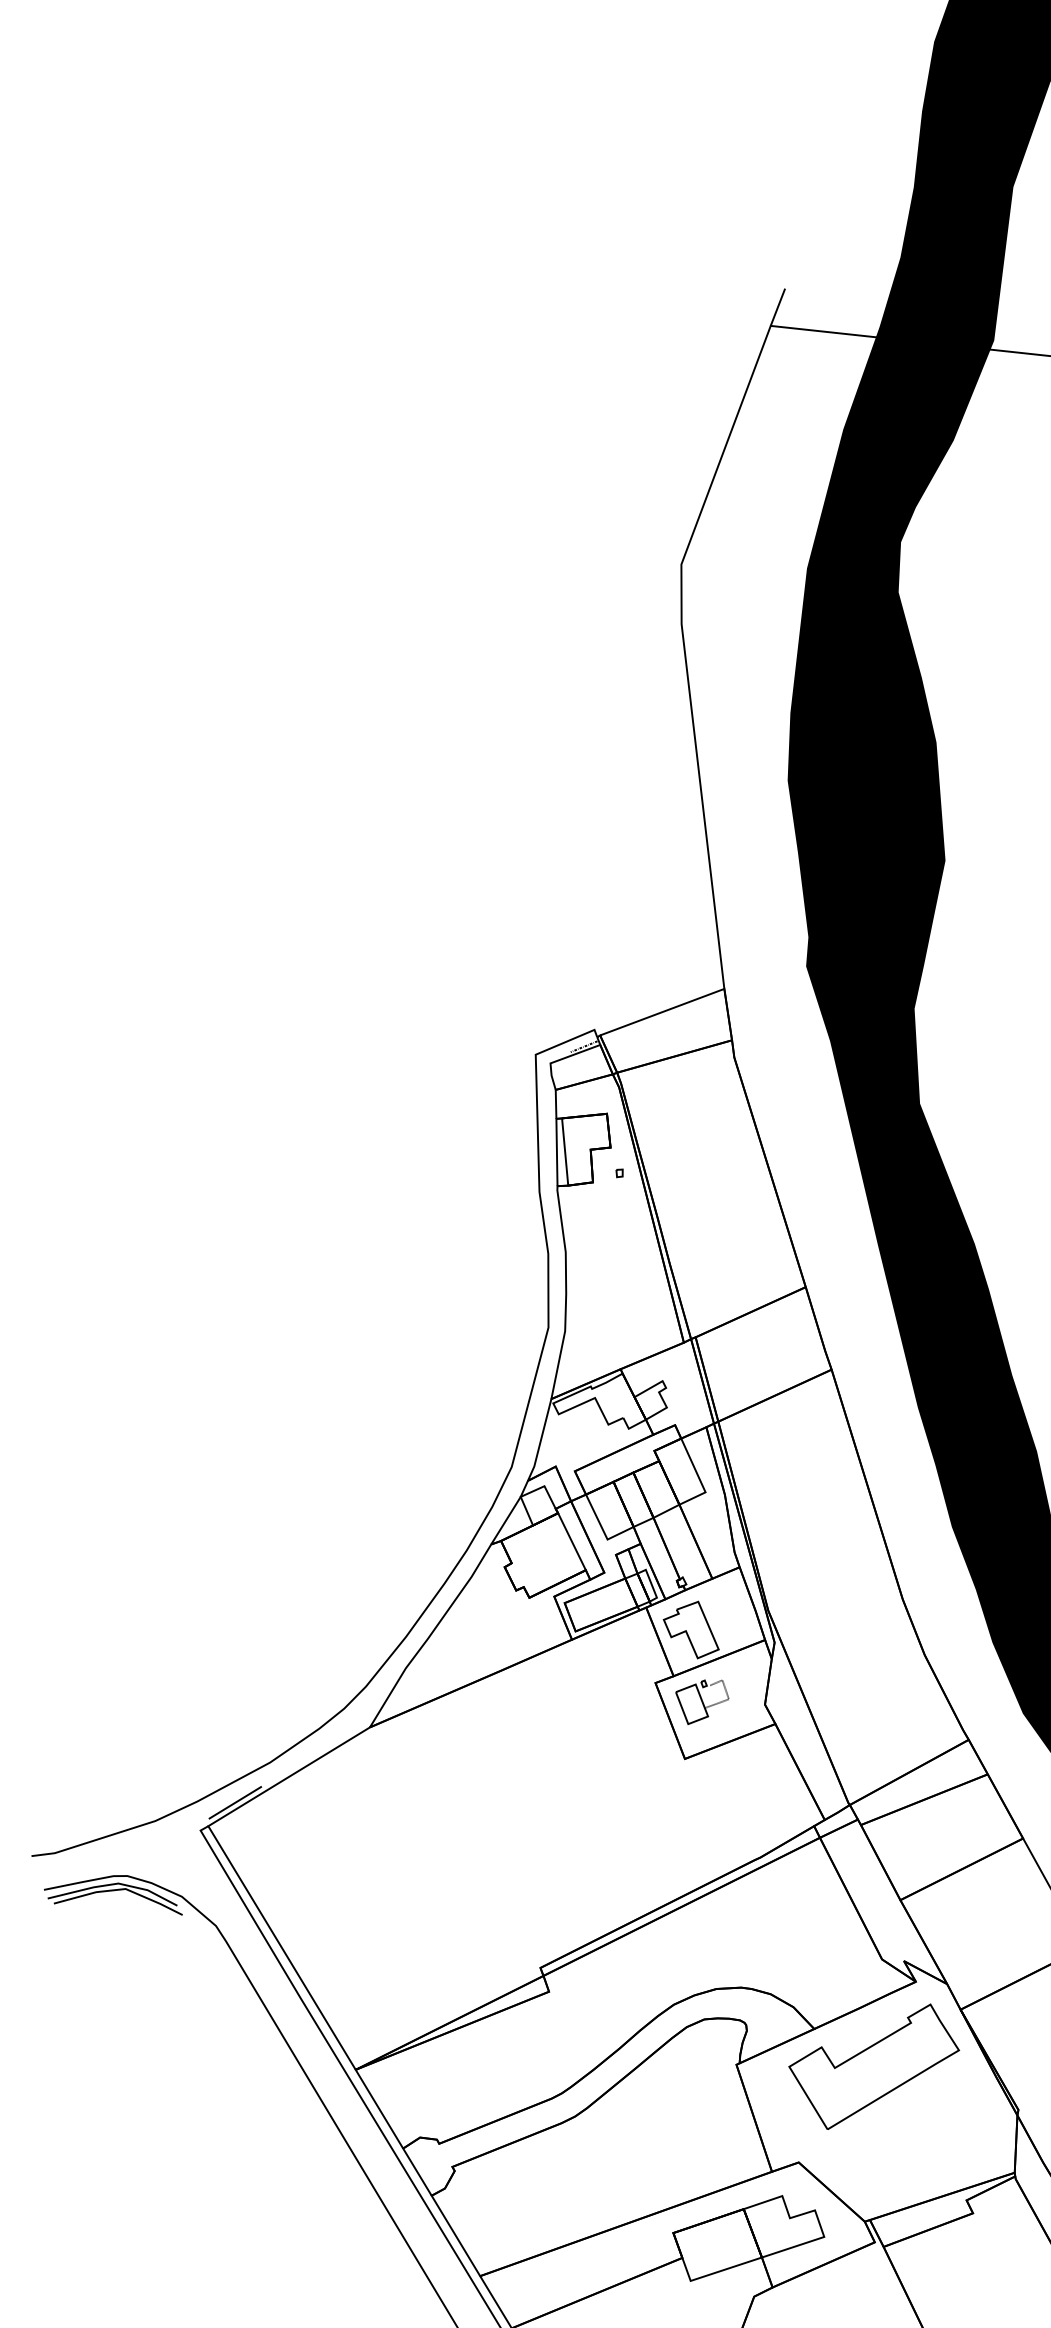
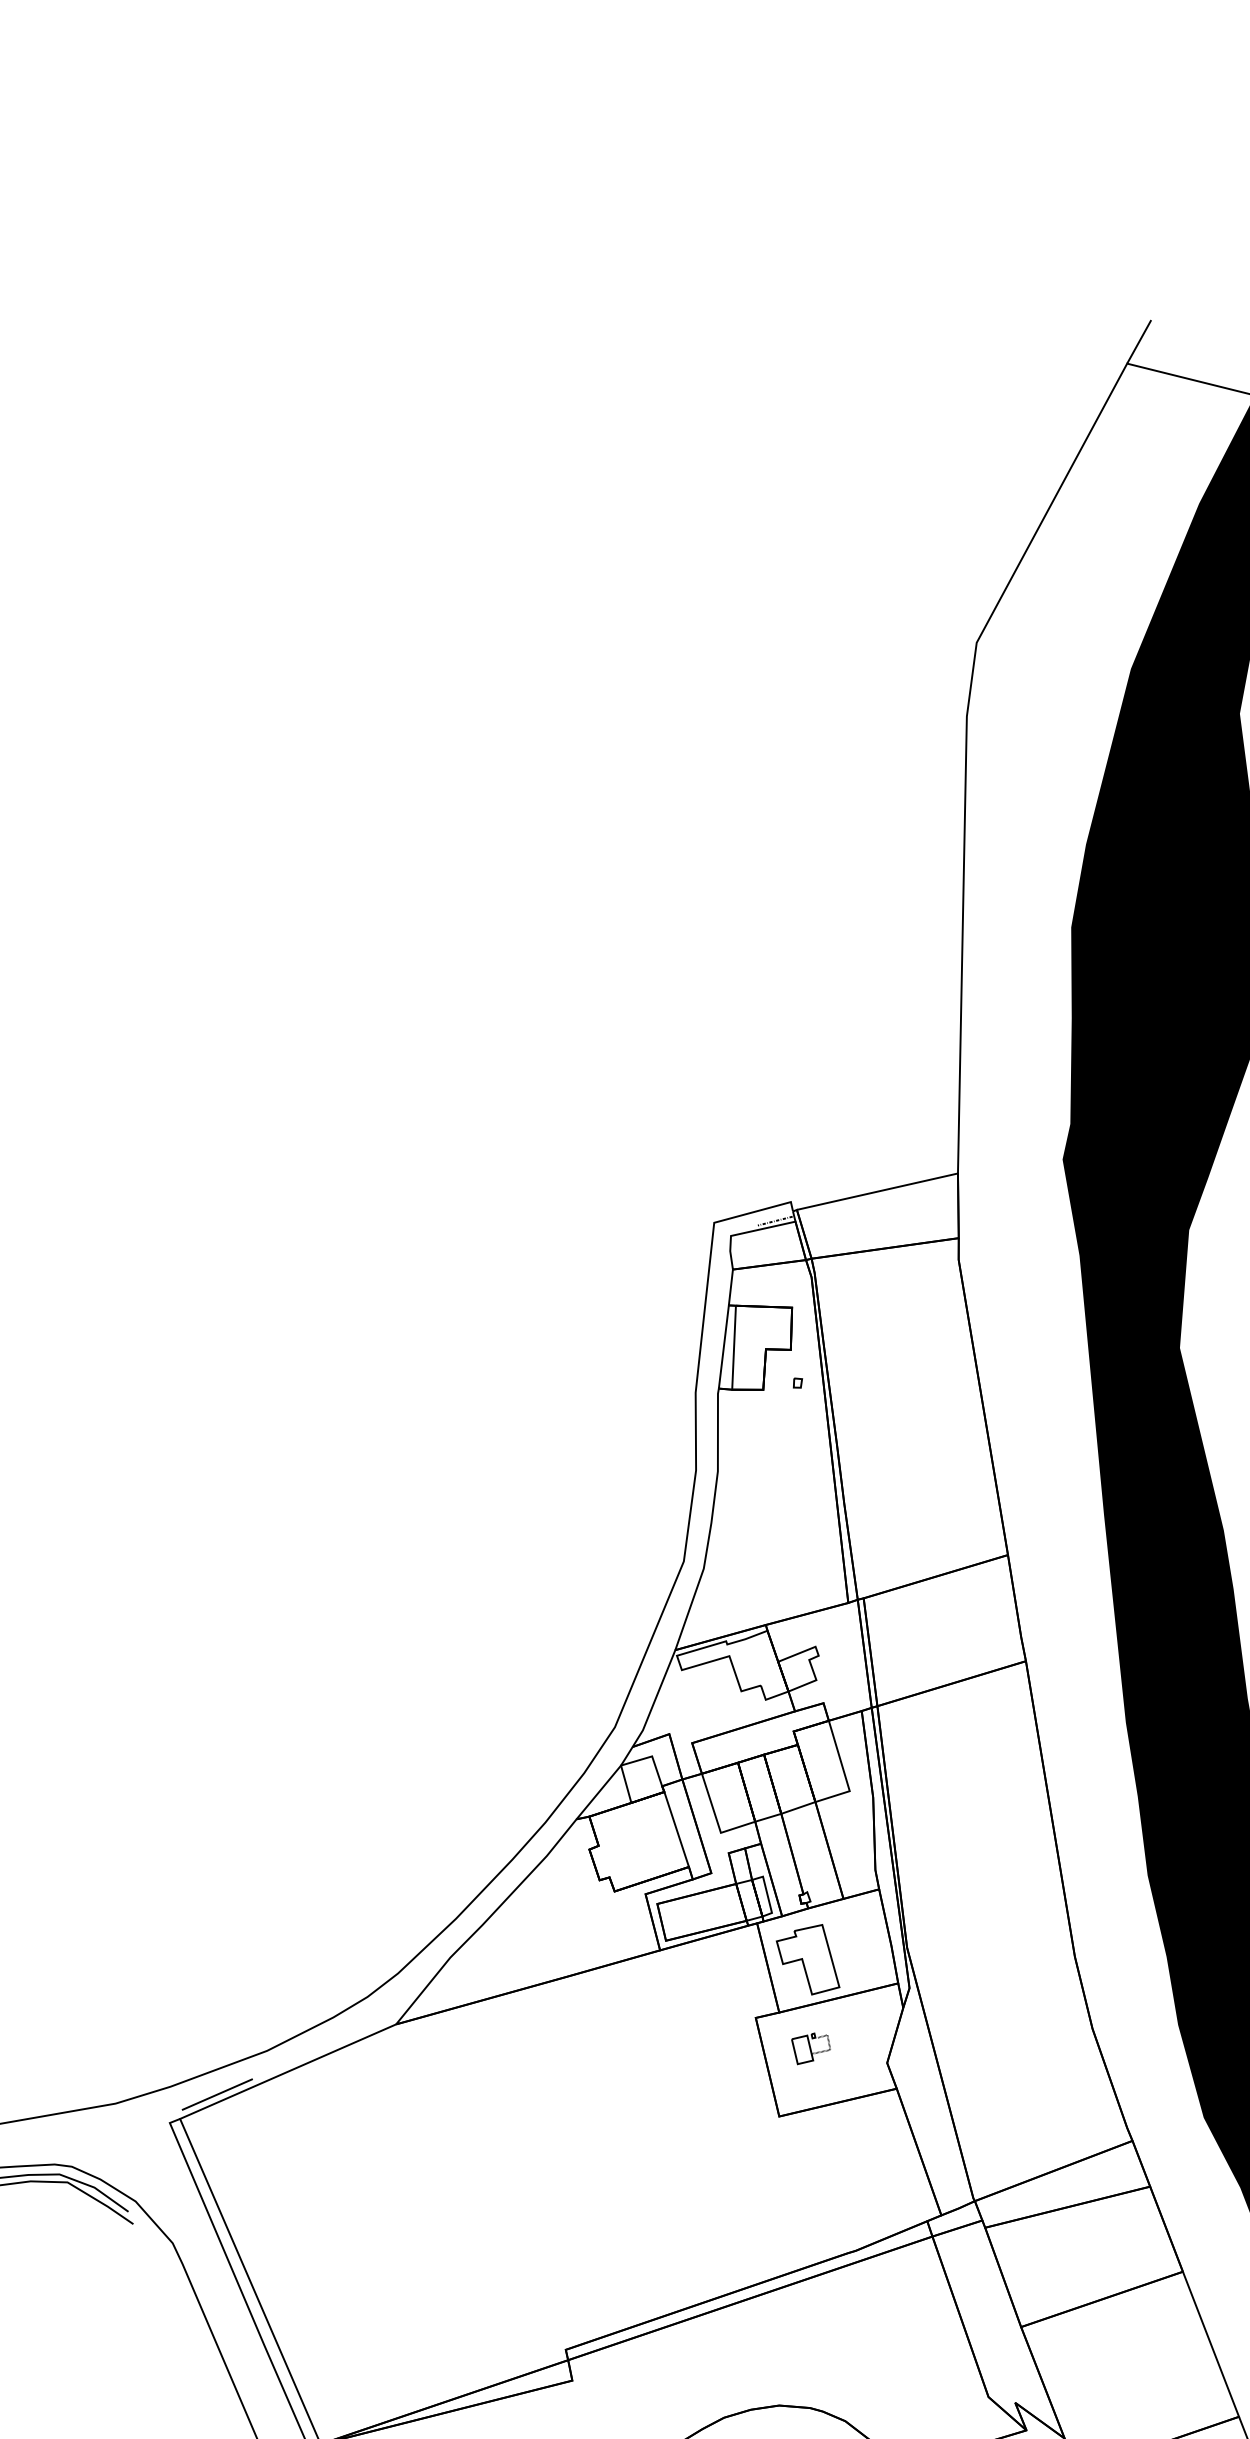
part: (702, 1701) -> (810, 2048), size x0.6

